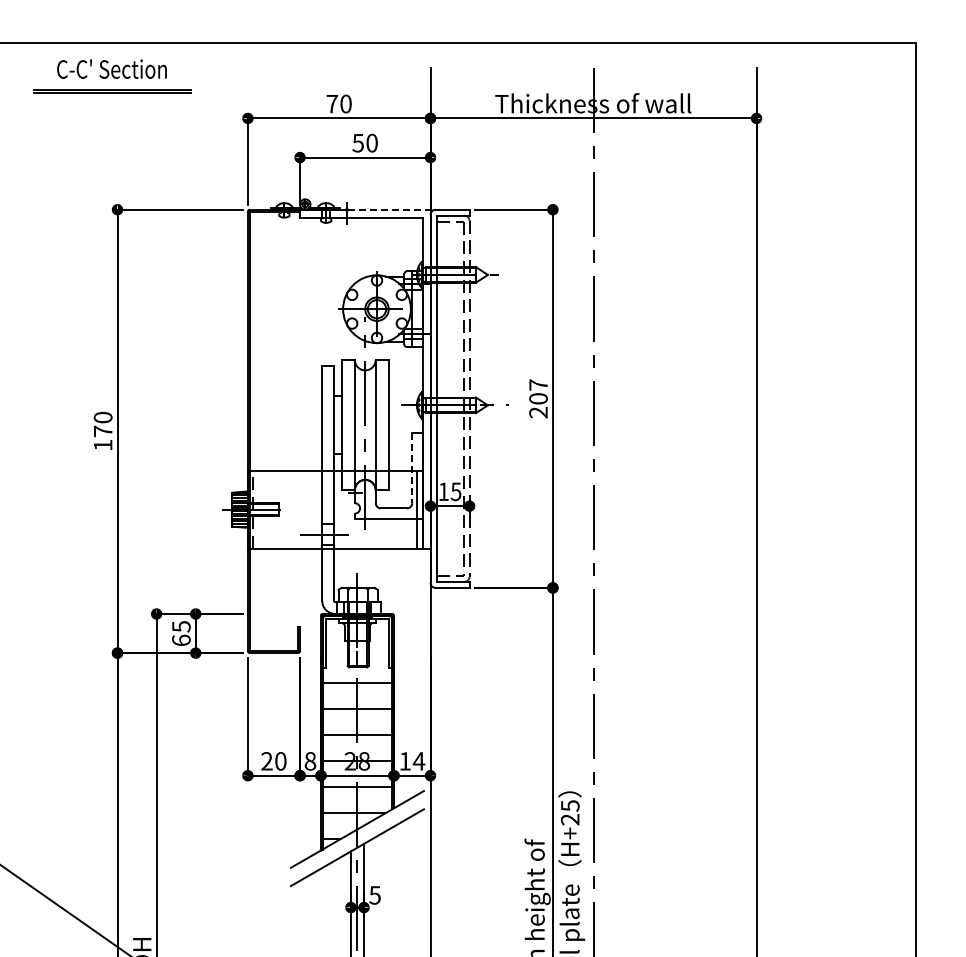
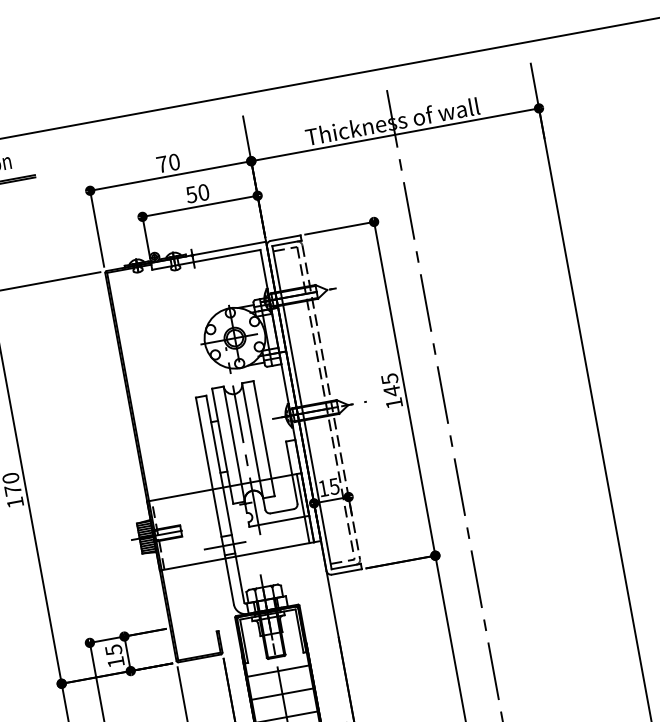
line: (389, 209) -> (229, 248), dashed -> solid
text: (538, 398) -> (391, 390), 207 -> 145
line: (412, 468) -> (292, 473), dashed -> solid
text: (181, 639) -> (115, 661), 65 -> 15

